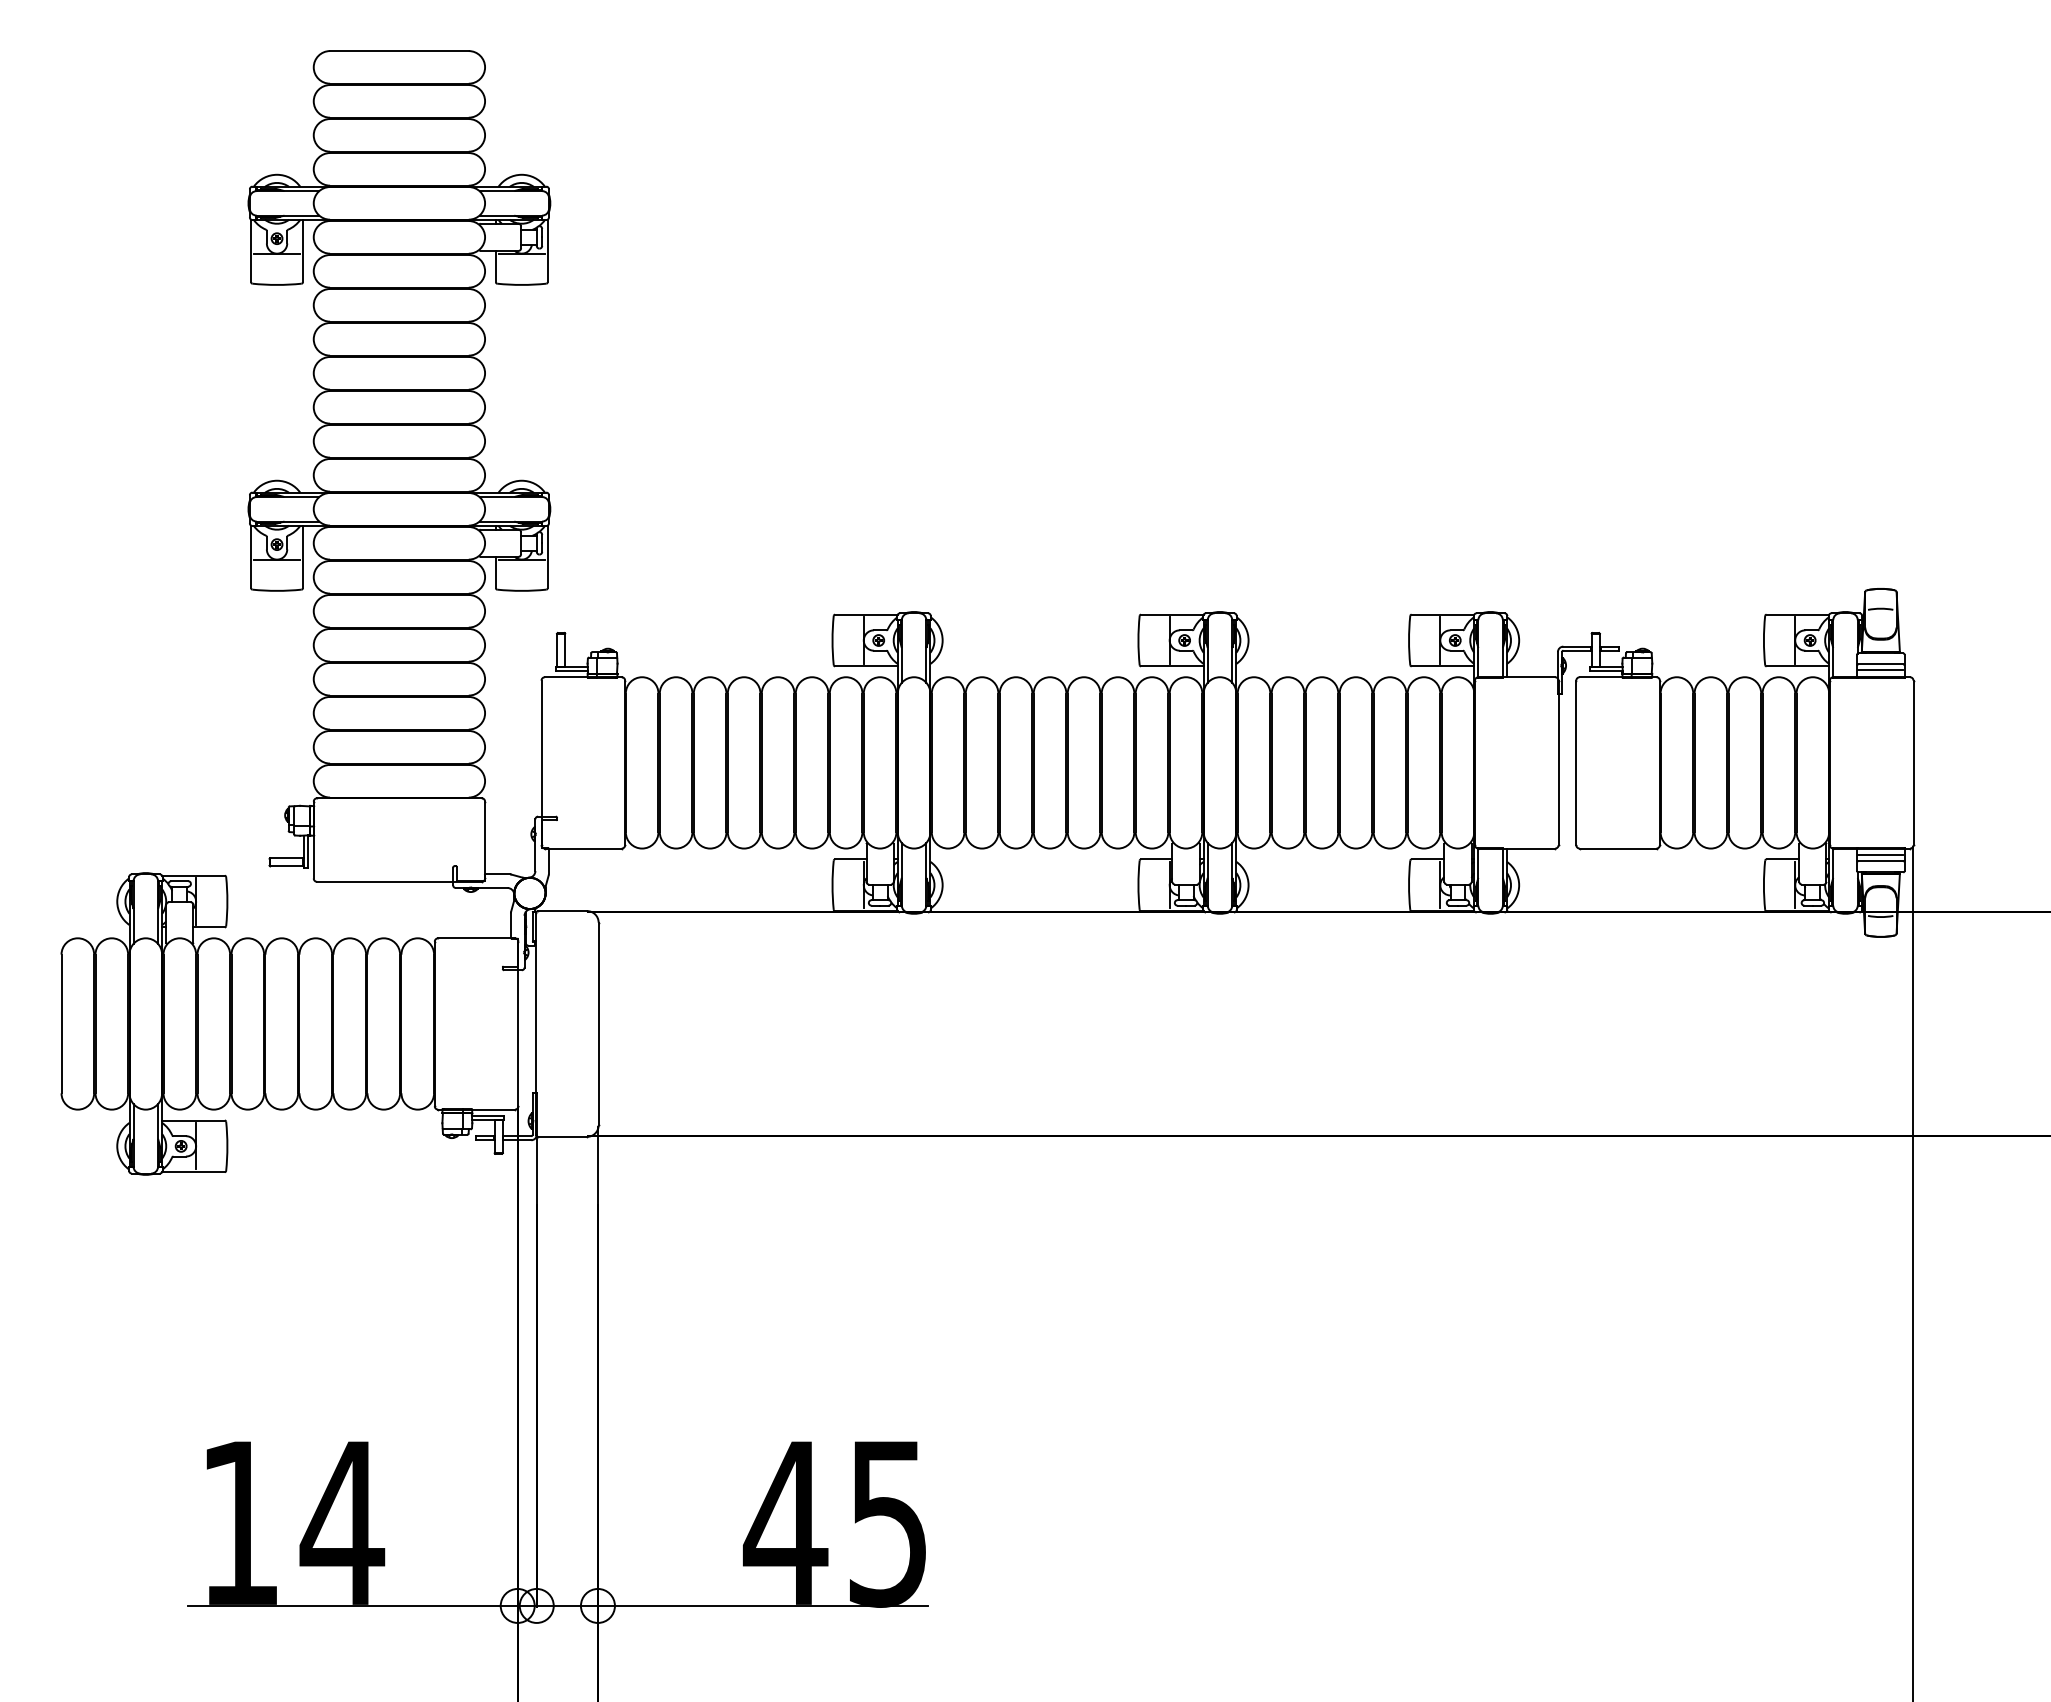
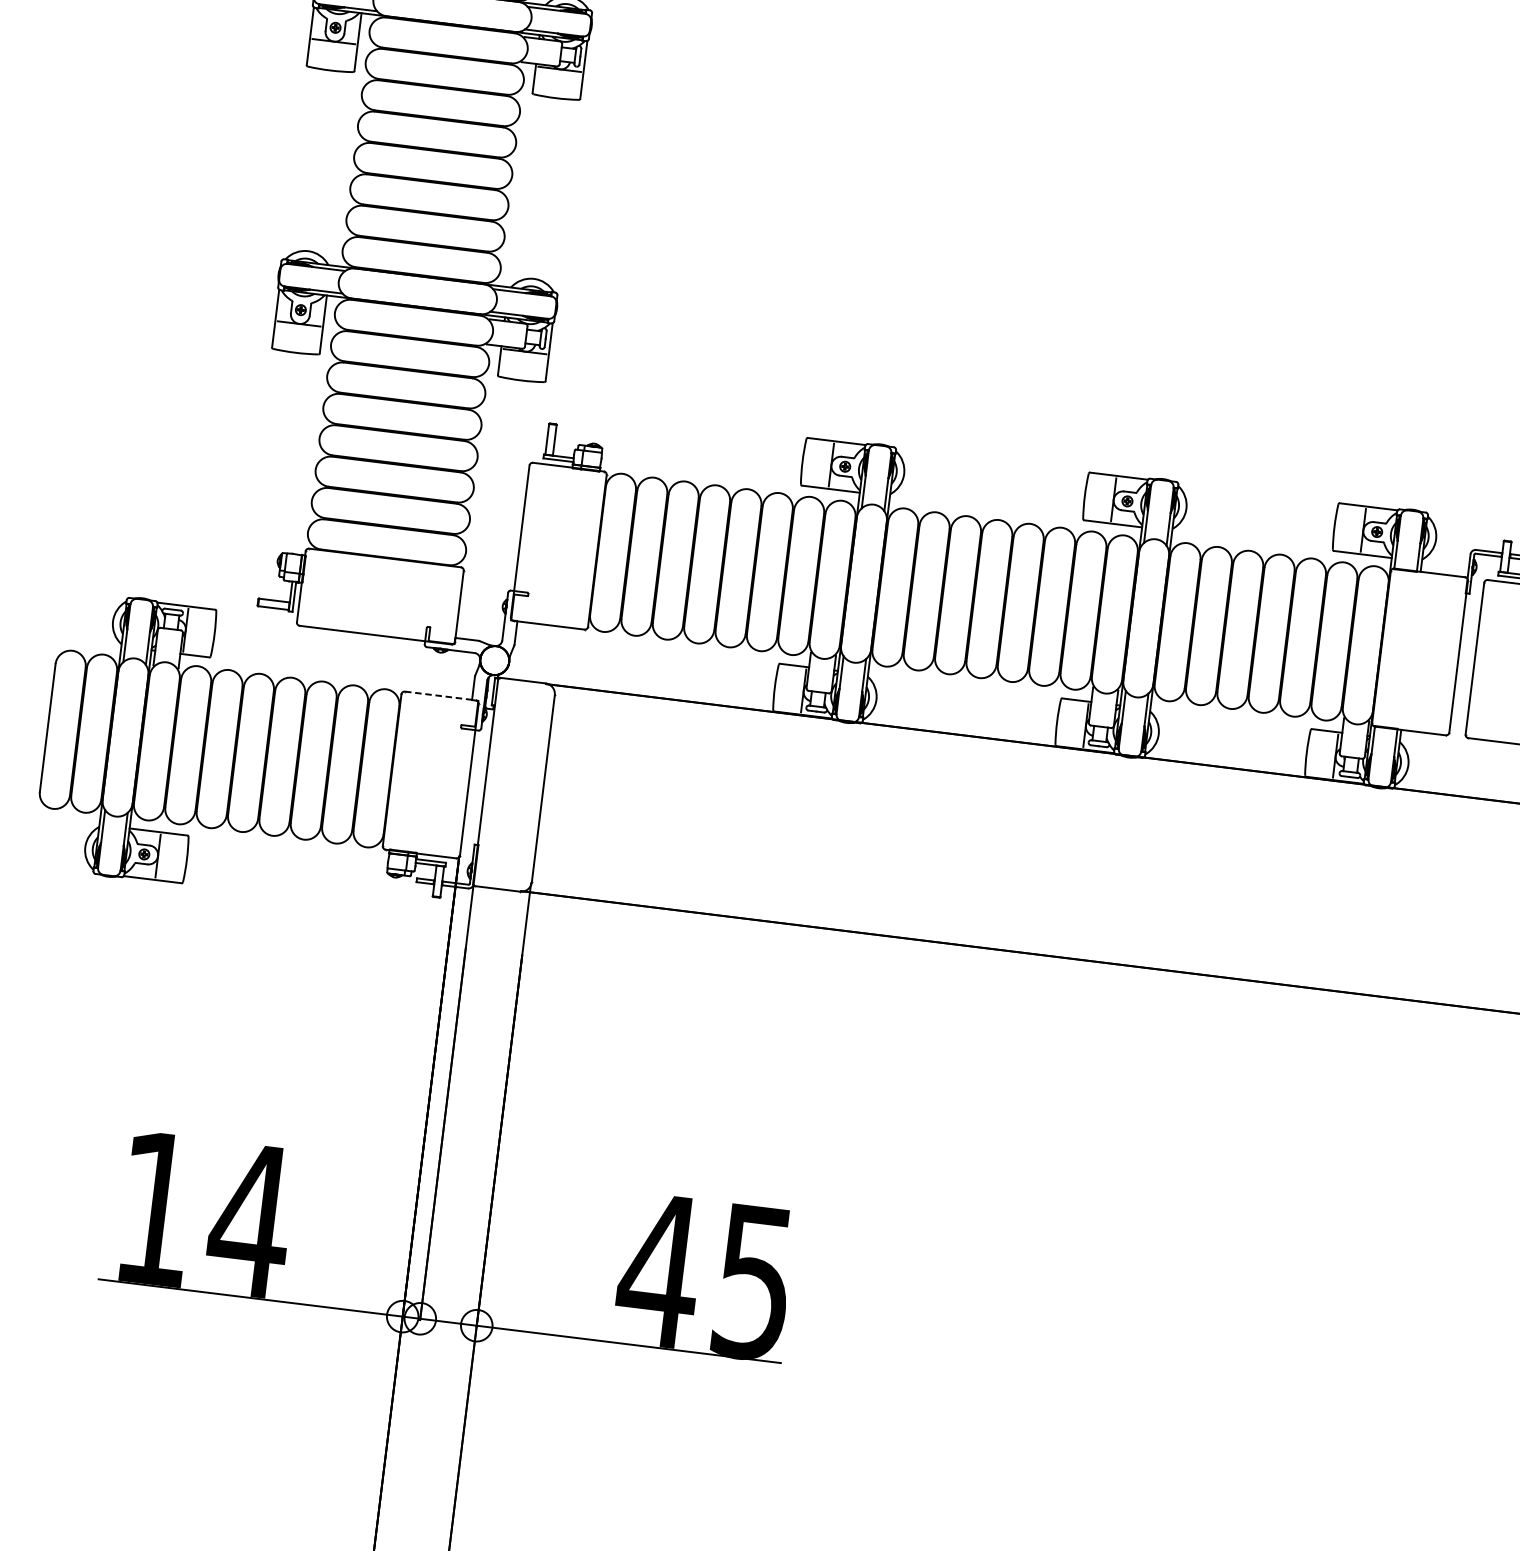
line: (477, 938) -> (441, 696), solid -> dashed

